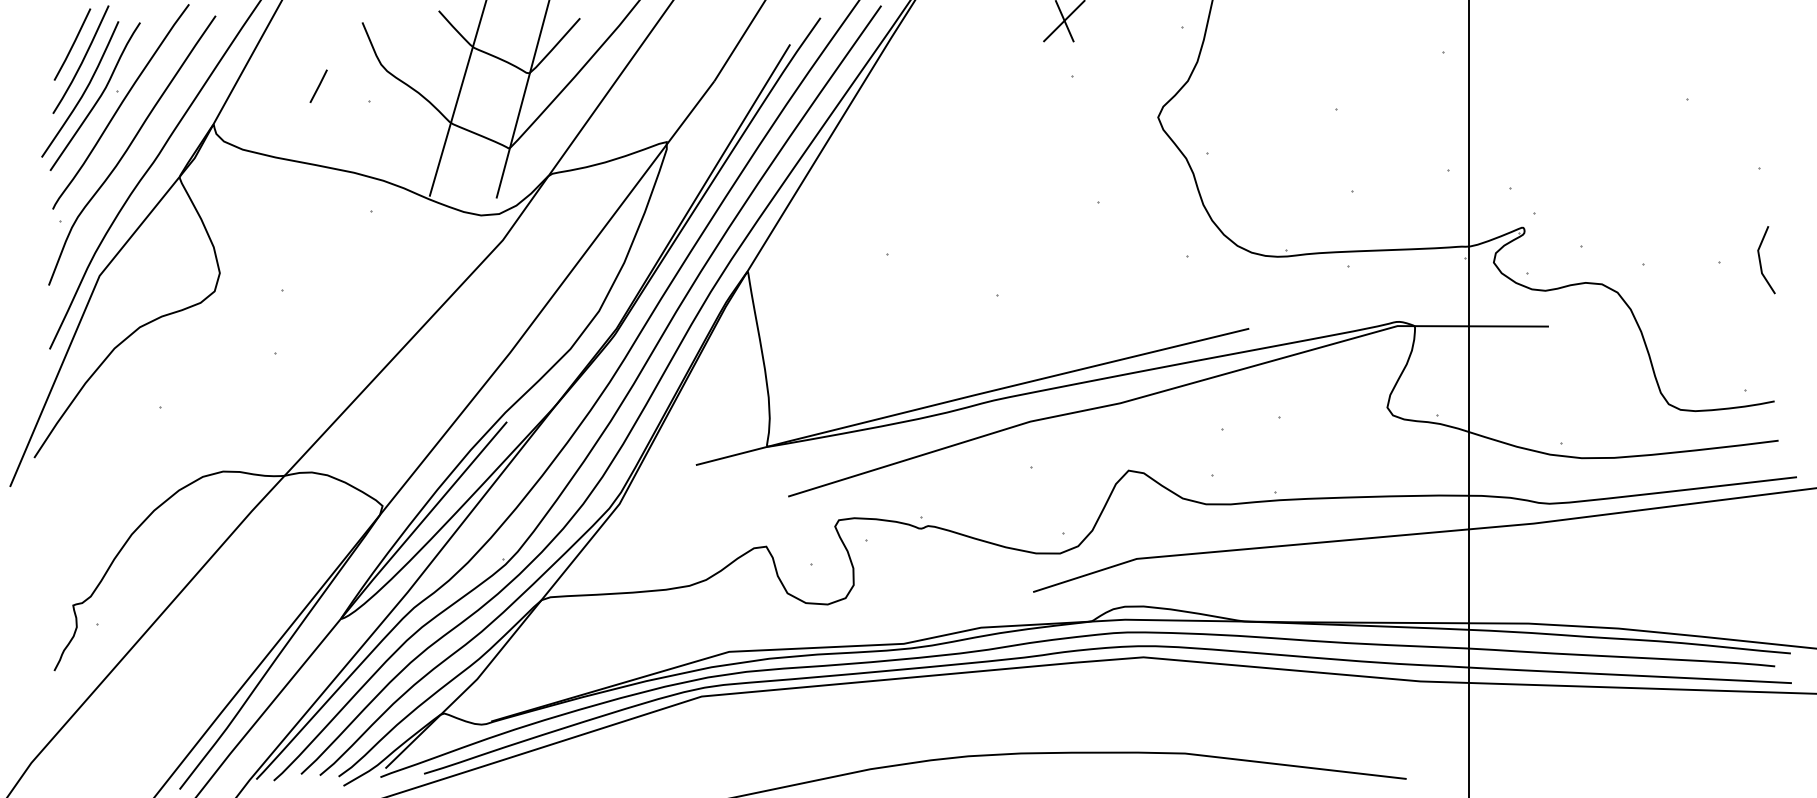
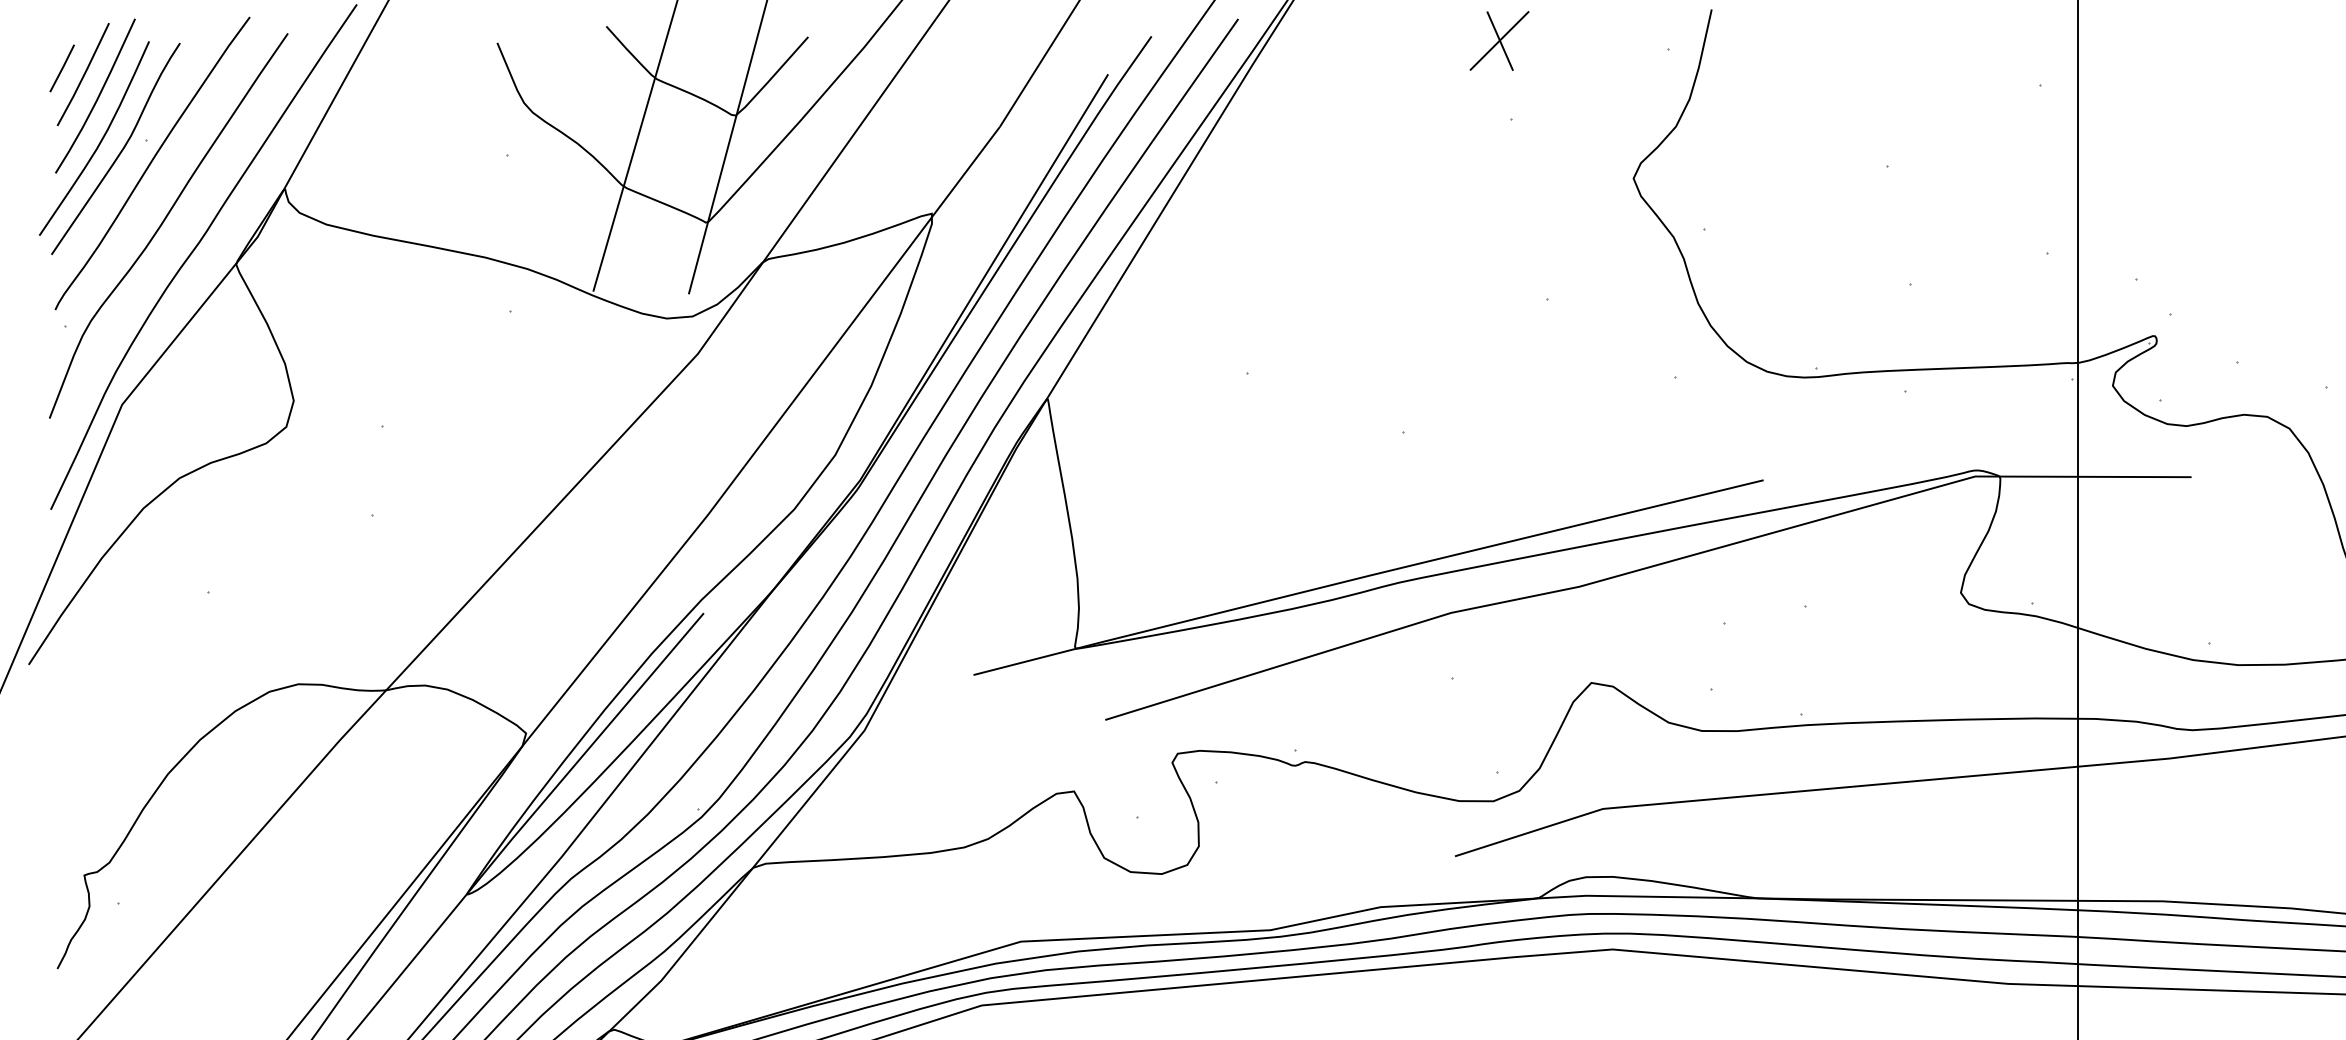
line: (318, 85) -> (61, 67), moved

